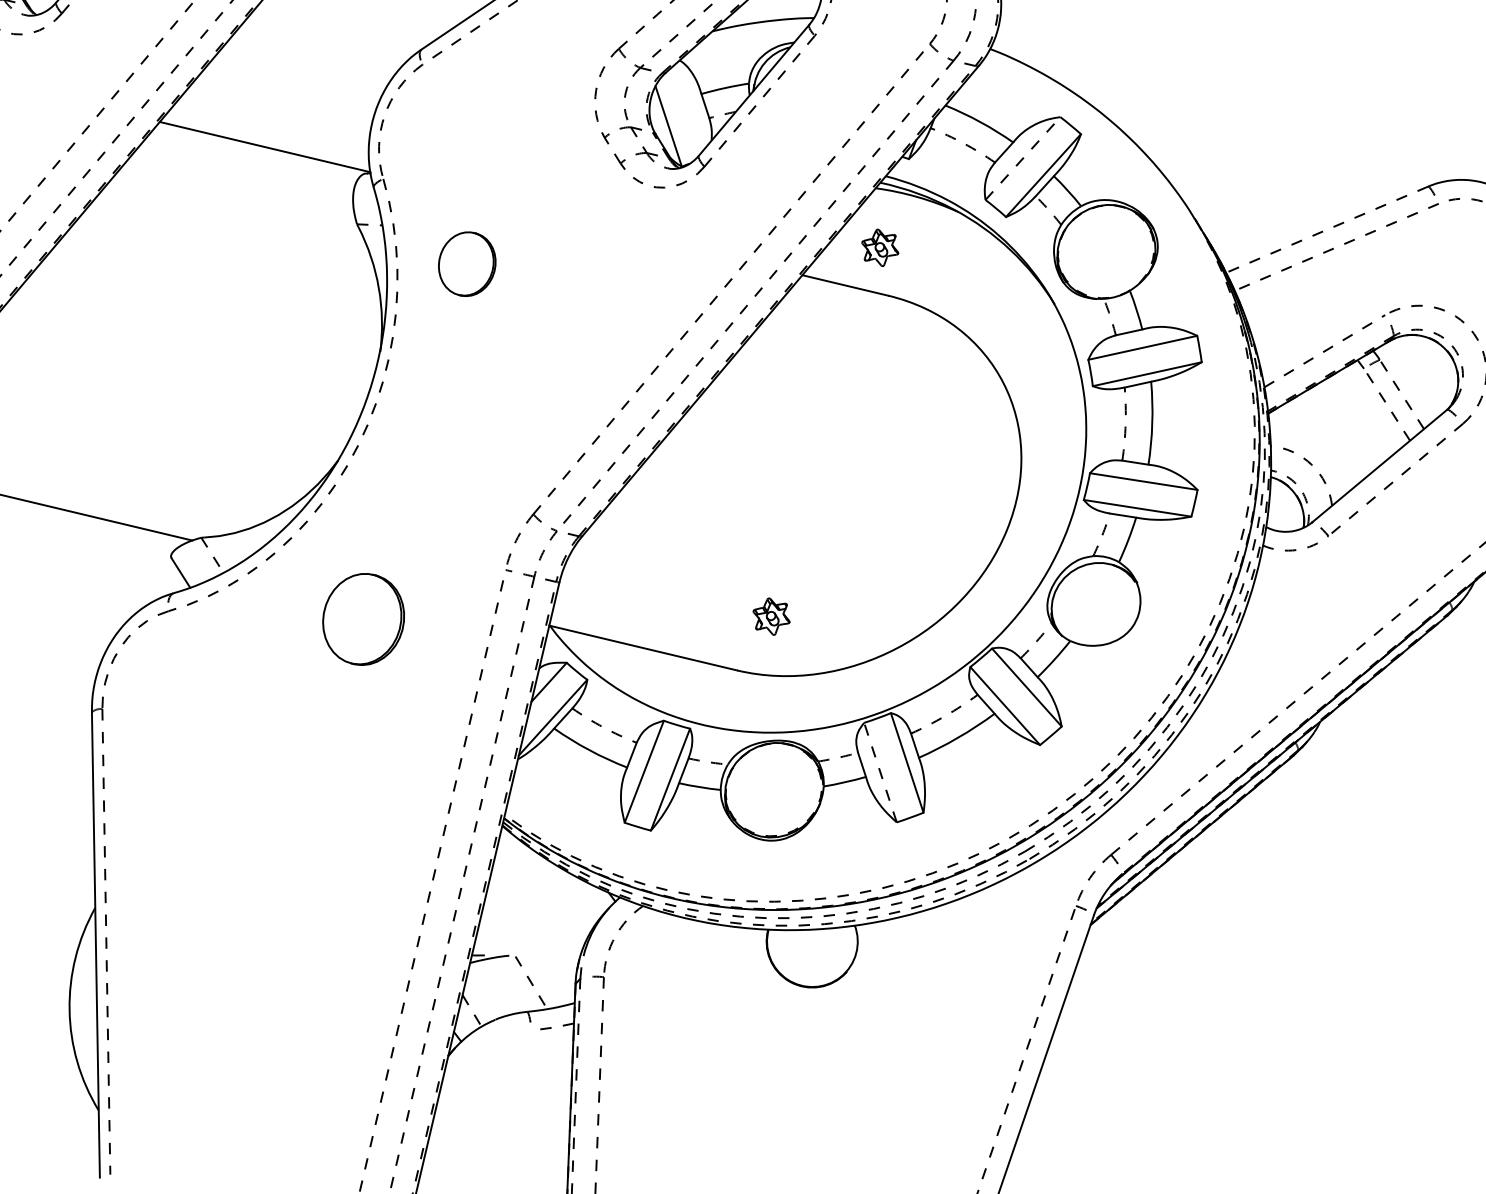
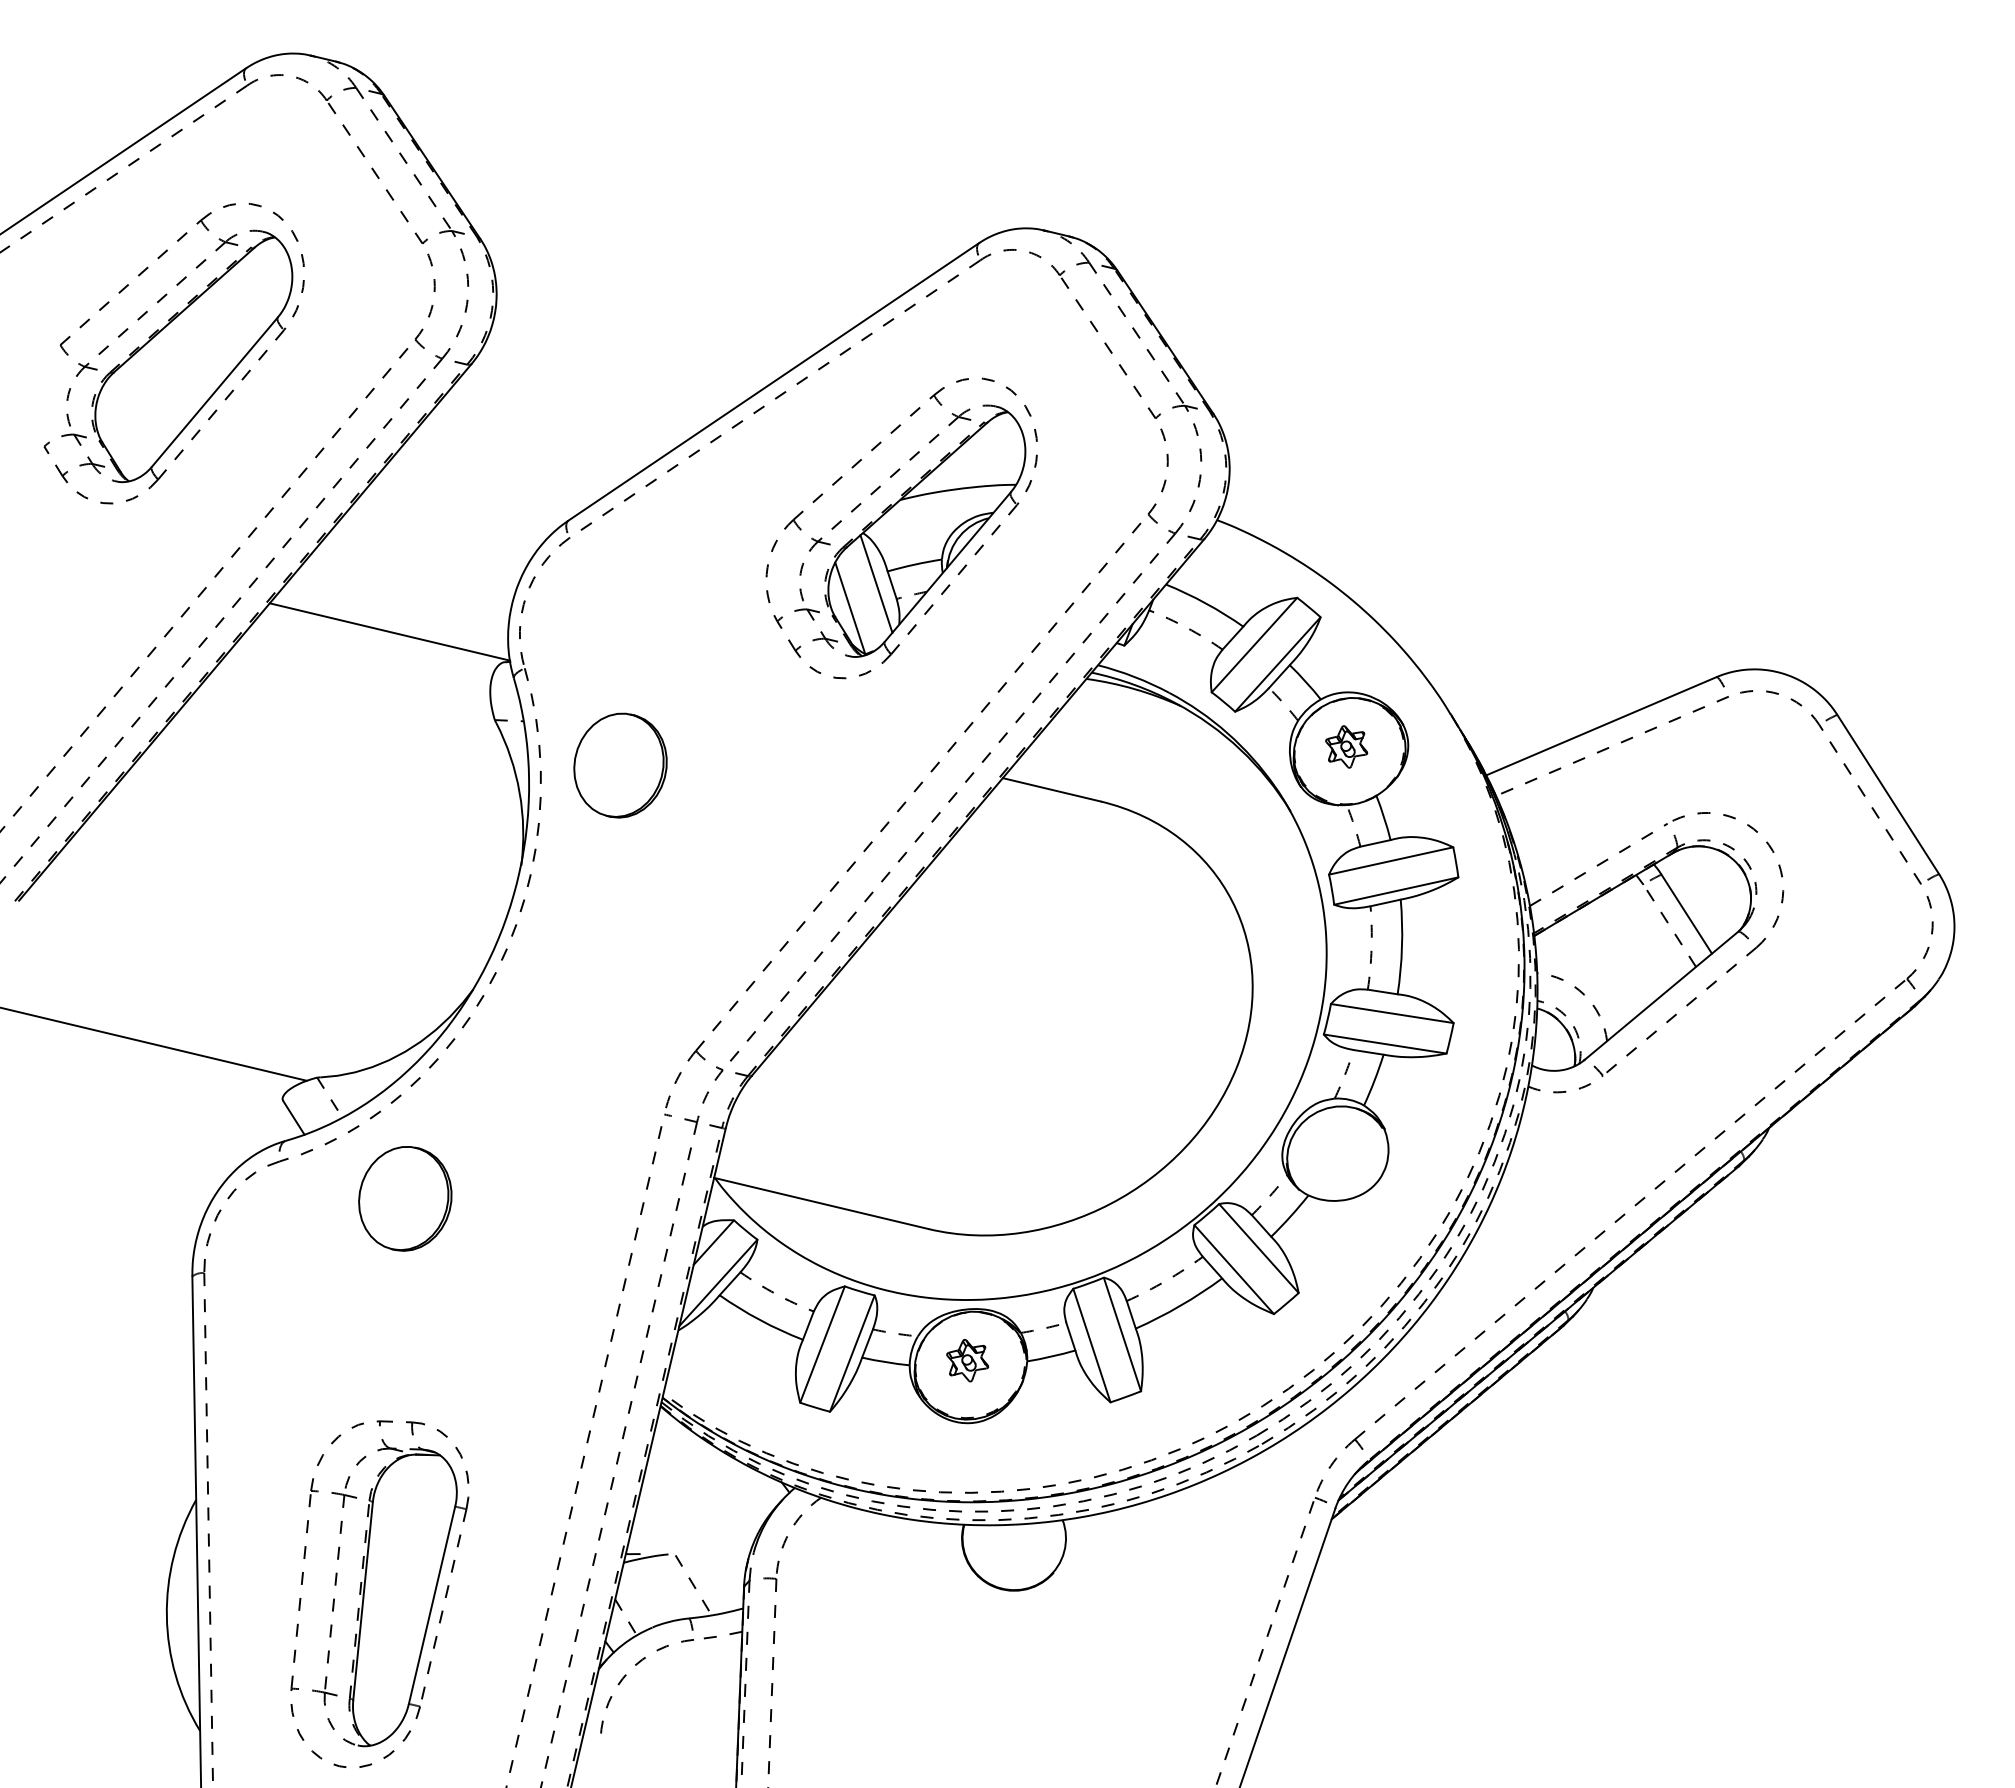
line: (691, 104) -> (876, 583), added
line: (1023, 158) -> (1254, 645), dashed -> solid
line: (1326, 229) -> (1600, 726), dashed -> solid
part: (880, 247) -> (1346, 746), moved
part: (467, 264) -> (620, 765), size x1.43
line: (1401, 394) -> (1686, 914), dashed -> solid
part: (771, 616) -> (967, 1360), moved
part: (363, 619) -> (405, 1198), moved
line: (880, 772) -> (1091, 1345), dashed -> solid
part: (255, 989) -> (379, 1593), added
arc: (472, 1061) -> (626, 1675), added

